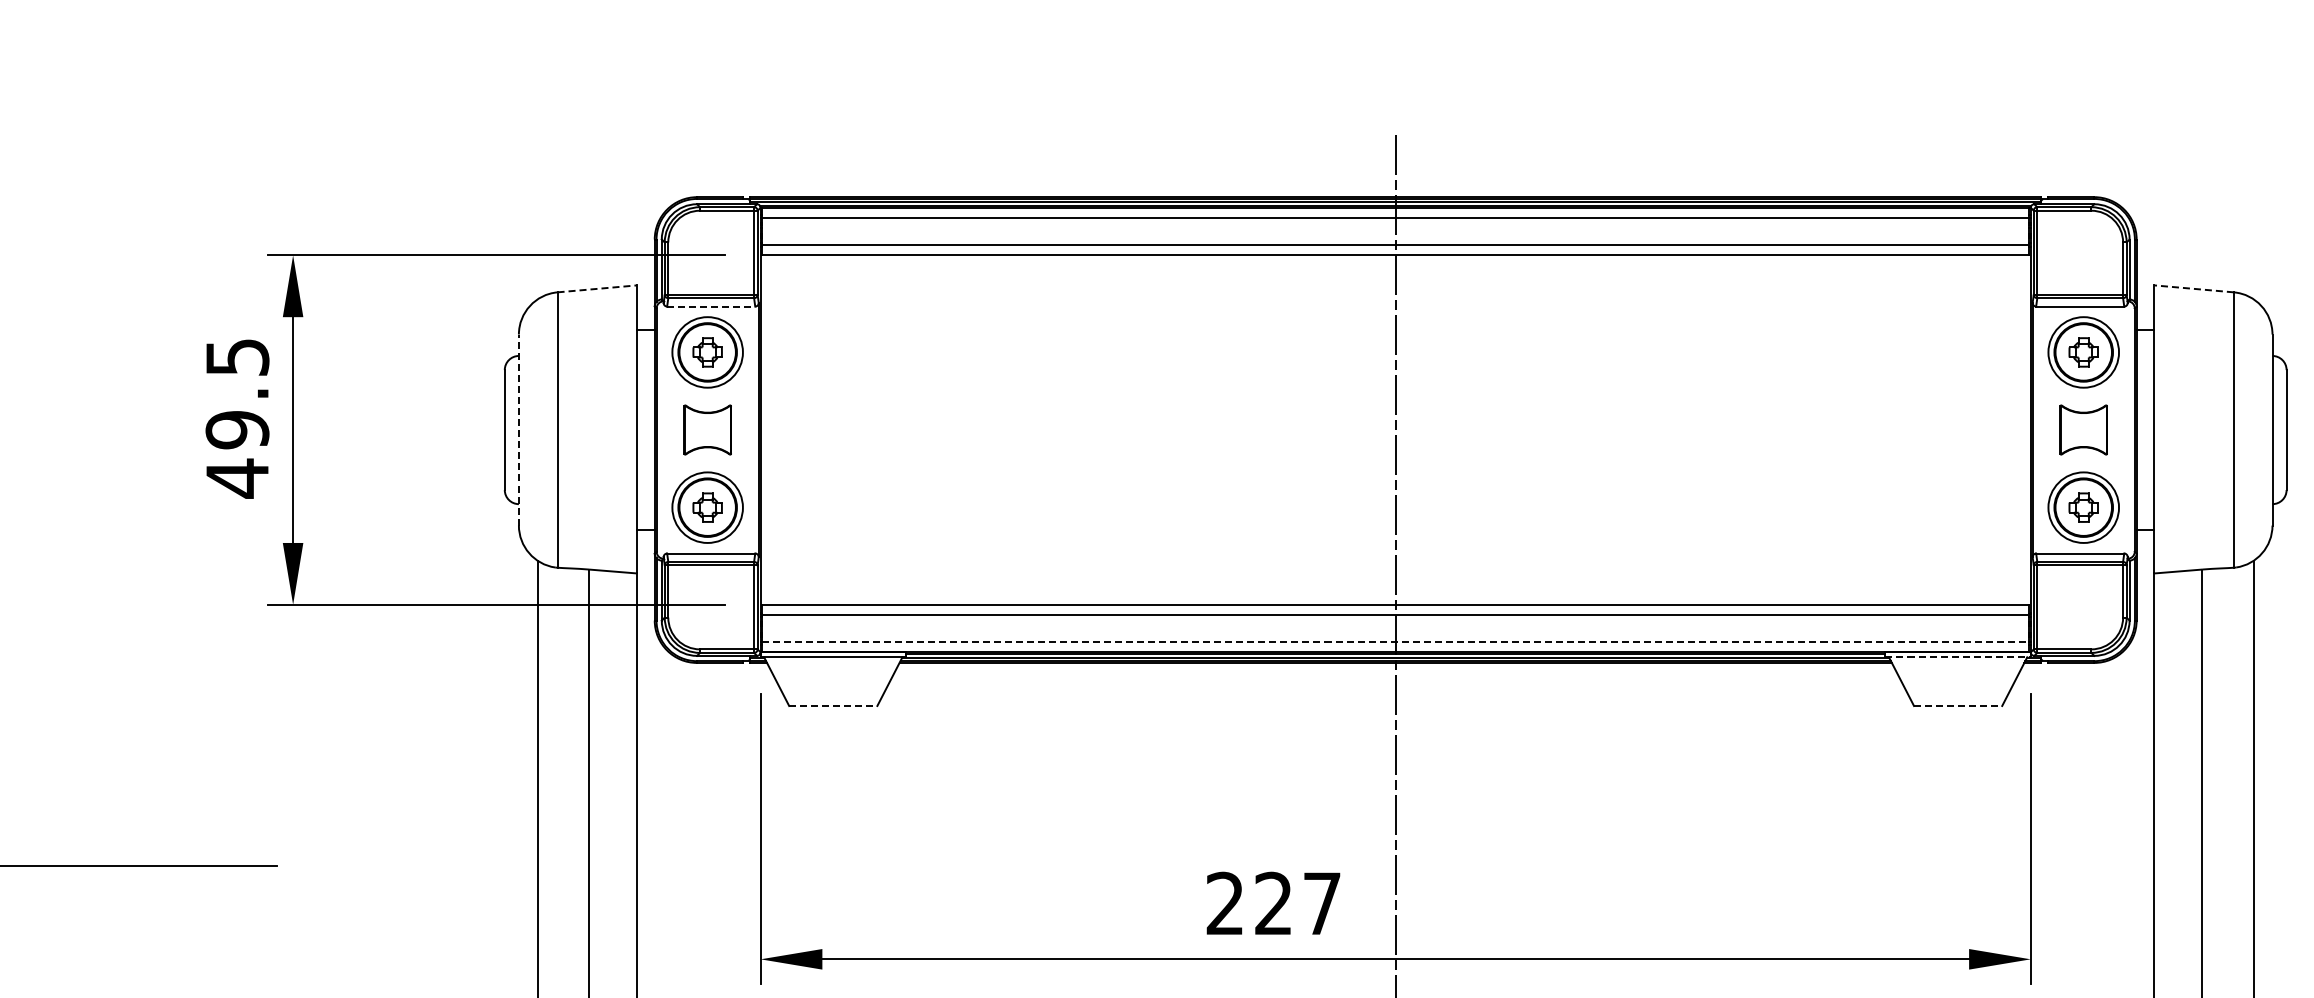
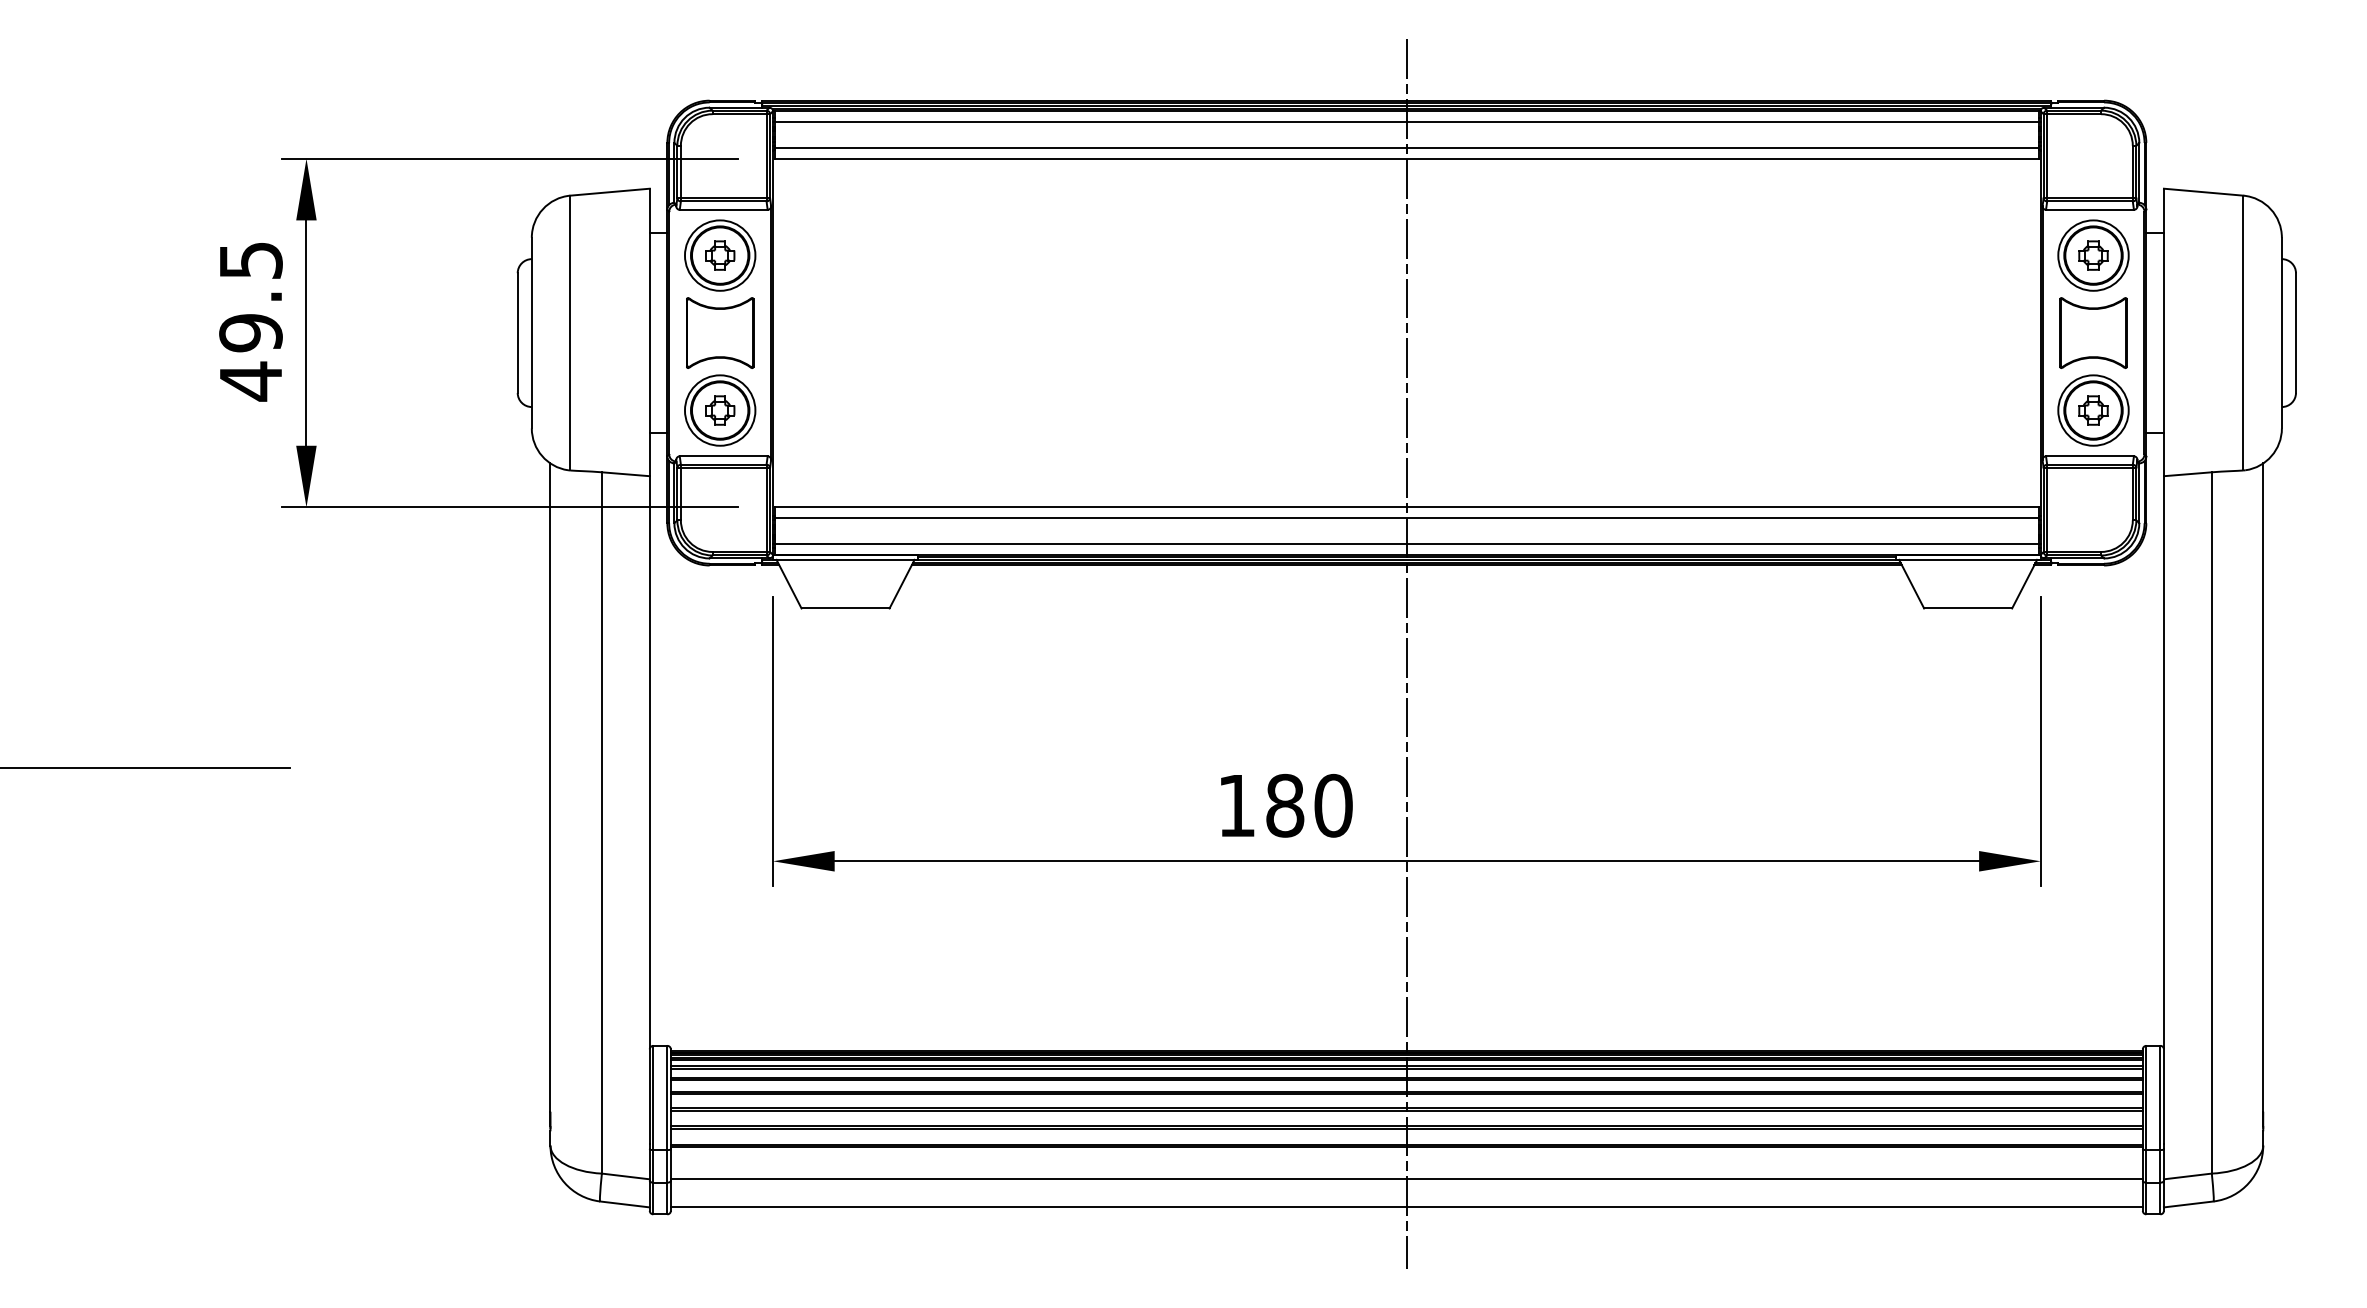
line: (597, 289) -> (610, 192), dashed -> solid
line: (2193, 289) -> (2203, 192), dashed -> solid
line: (710, 306) -> (723, 209), dashed -> solid
line: (518, 429) -> (531, 332), dashed -> solid
part: (707, 429) -> (720, 332), size x1.43
part: (2083, 429) -> (2093, 332), size x1.43
line: (1396, 641) -> (1407, 544), dashed -> solid
line: (1958, 656) -> (1968, 559), dashed -> solid
line: (834, 706) -> (846, 608), dashed -> solid
line: (1958, 706) -> (1968, 608), dashed -> solid
text: (1274, 903) -> (1285, 805), 227 -> 180

